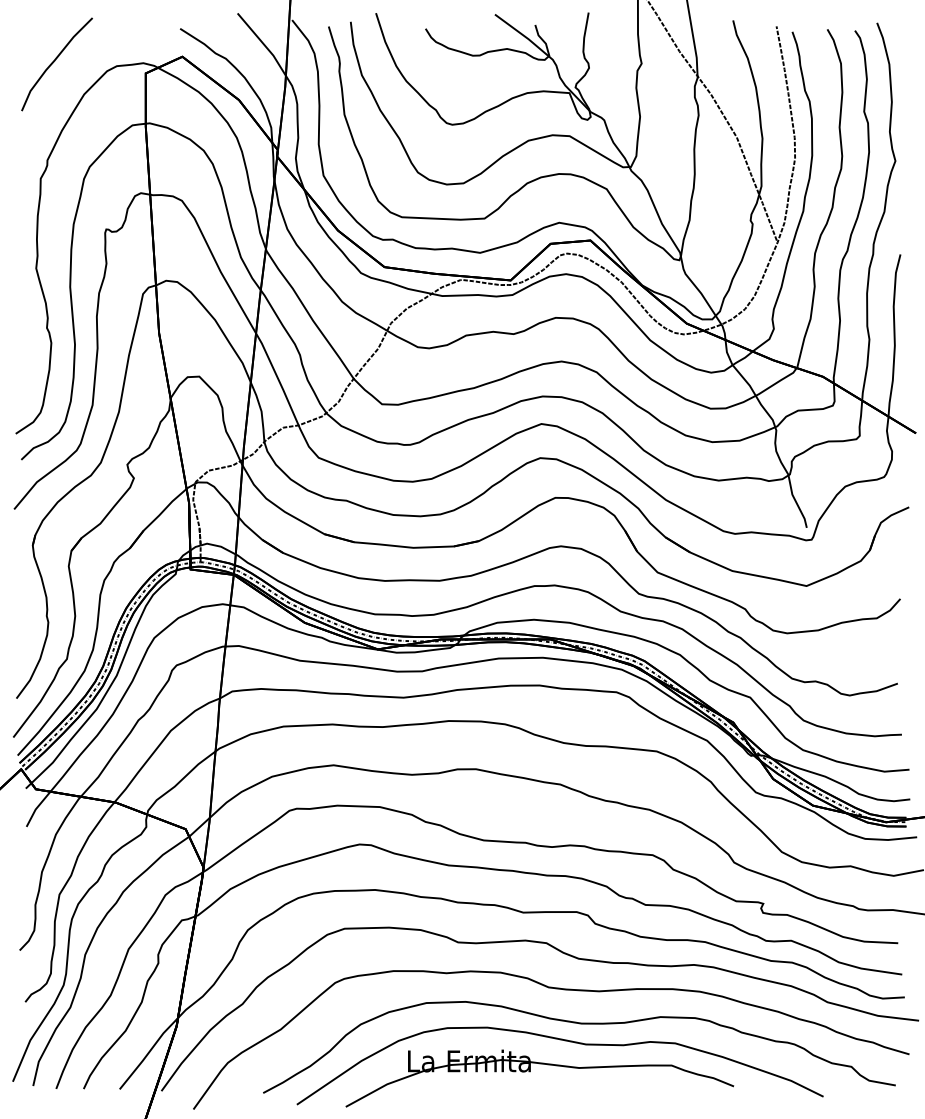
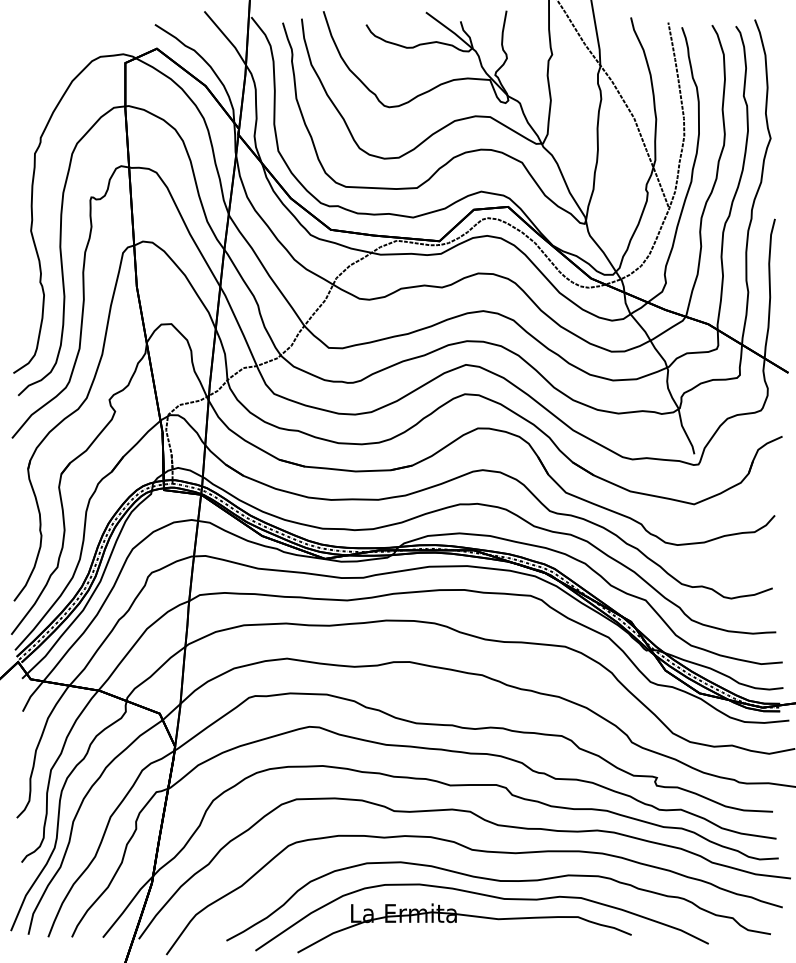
curve: (54, 62) -> (46, 53), removed

